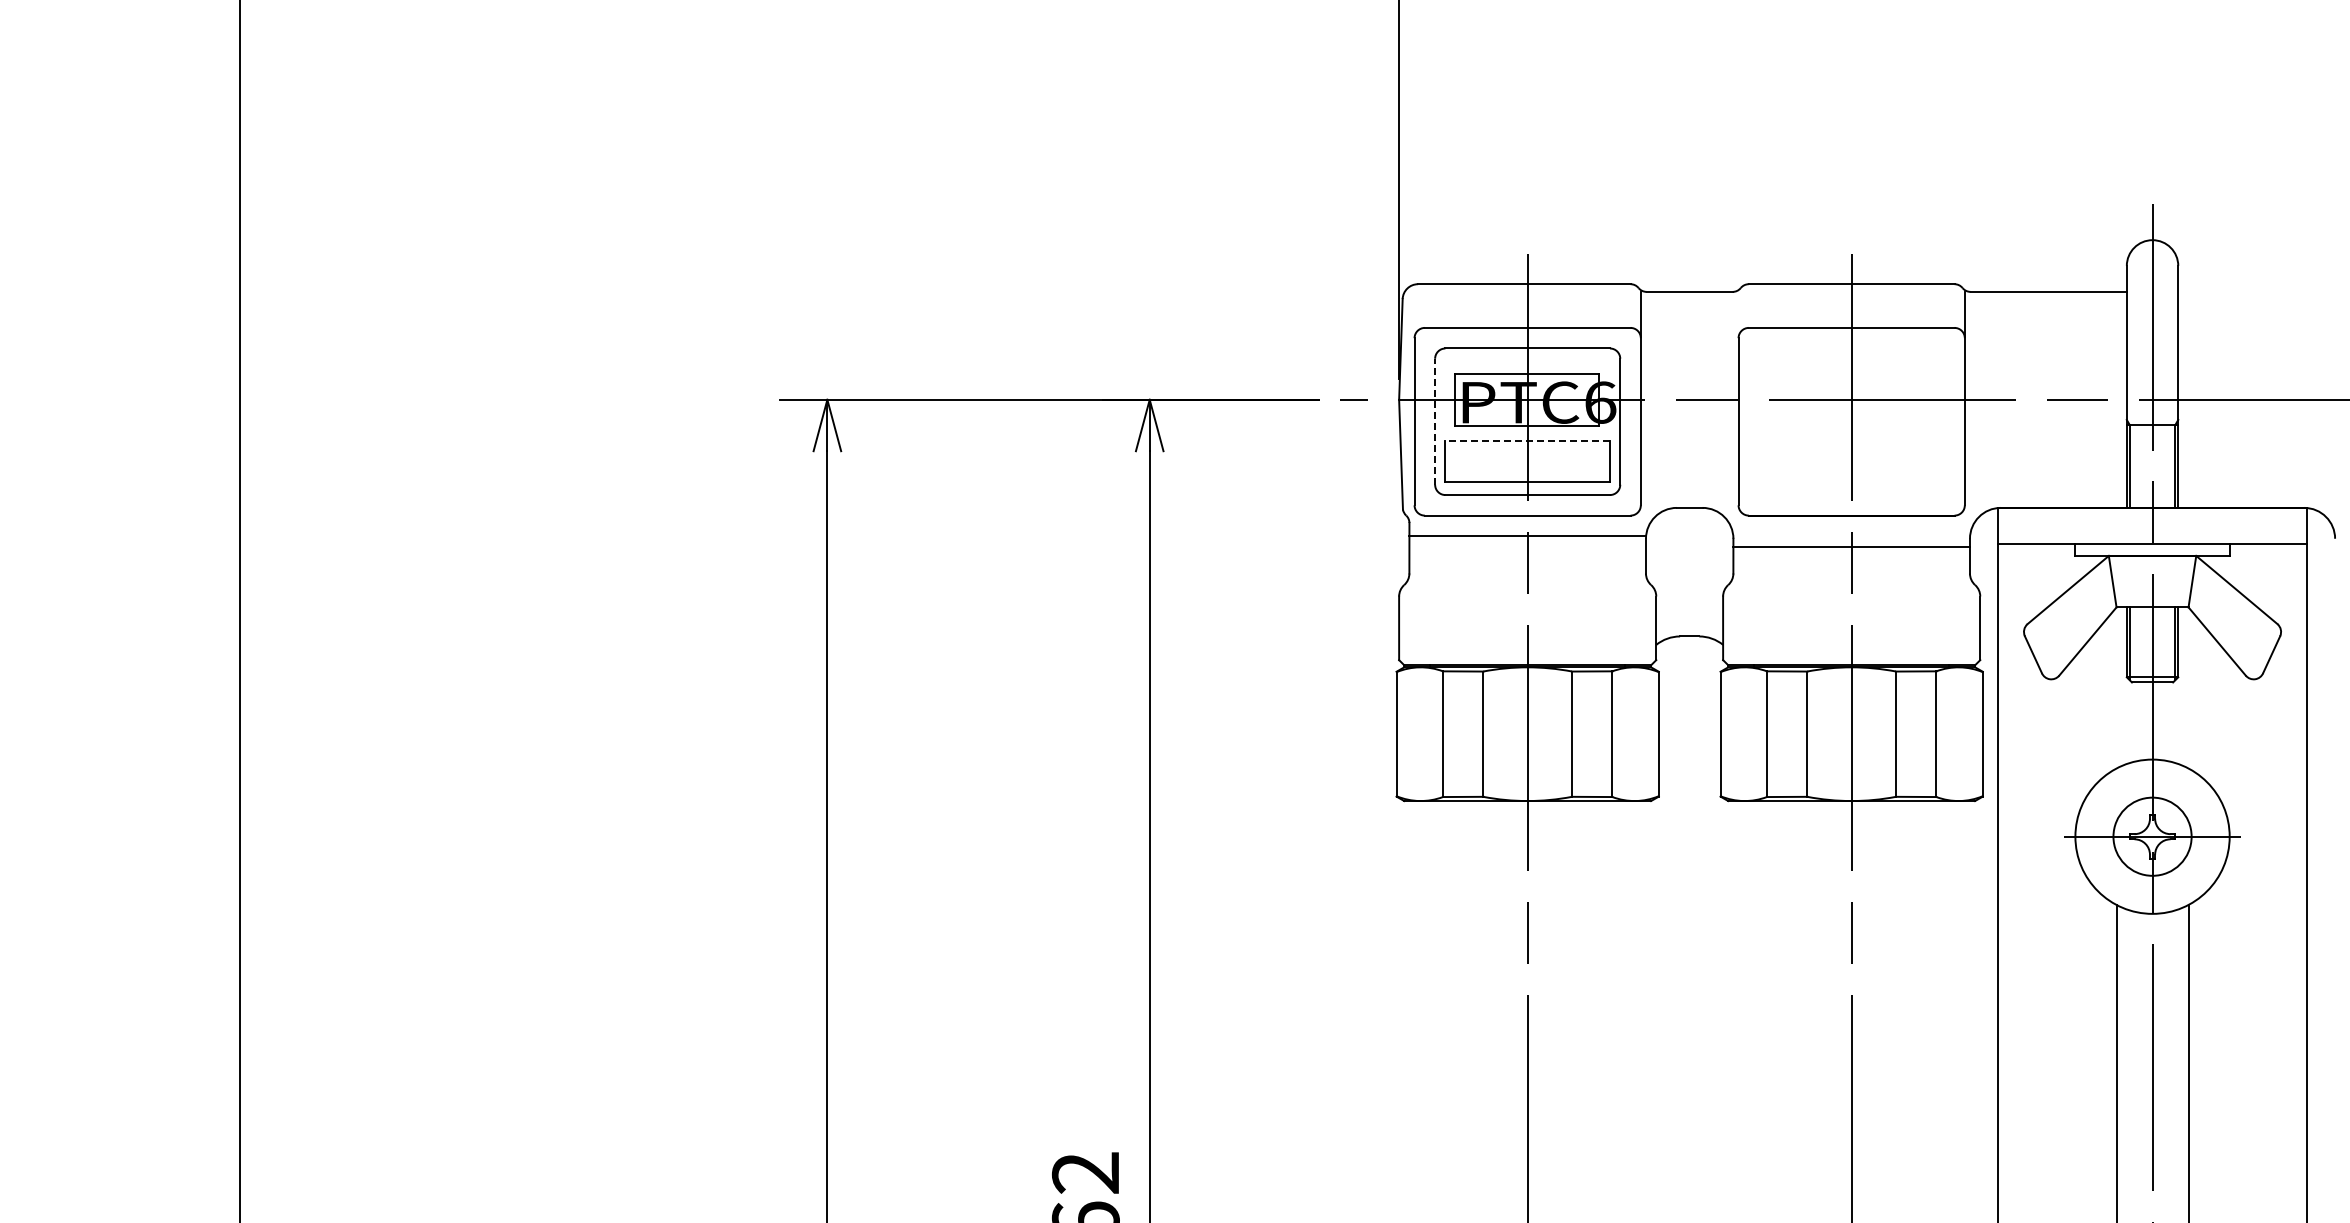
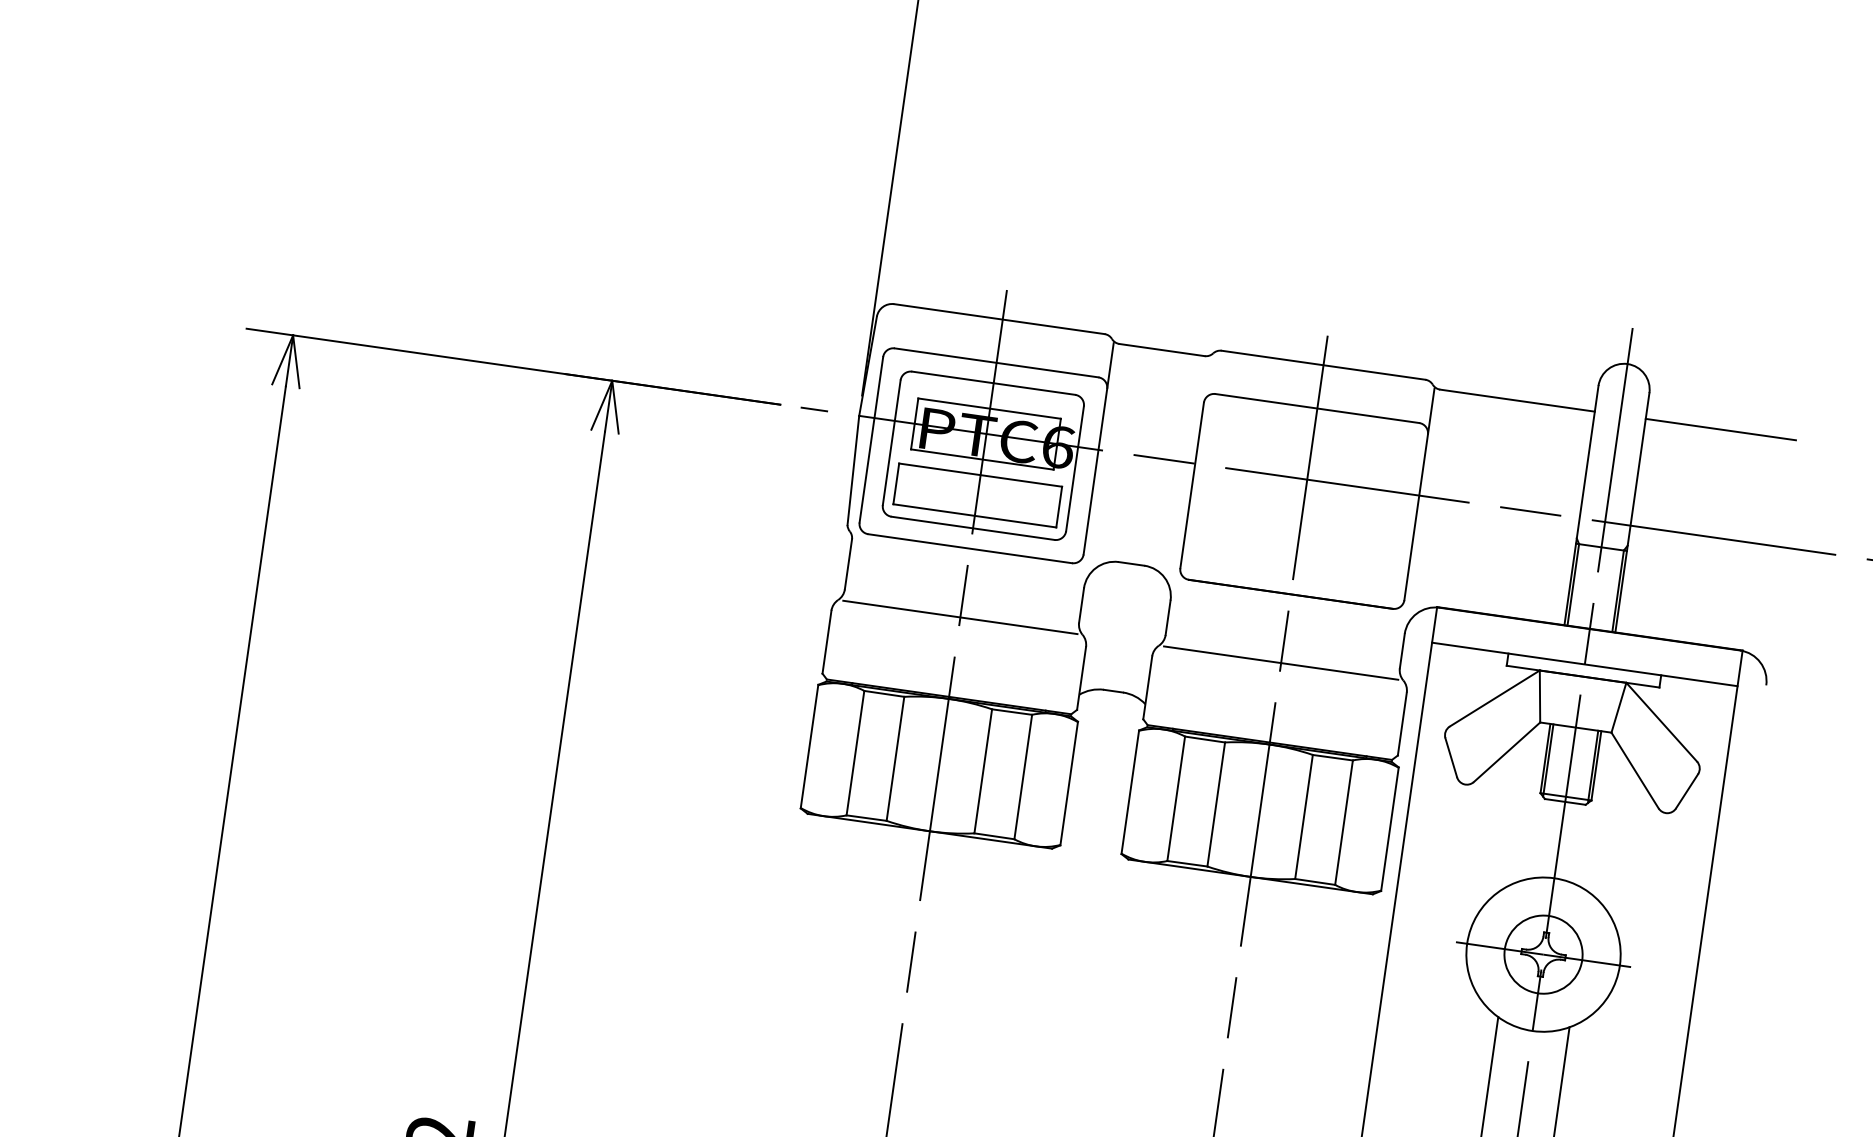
line: (2253, 291) -> (1720, 429), added
line: (1435, 421) -> (892, 442), dashed -> solid
line: (1527, 441) -> (980, 475), dashed -> solid
line: (1527, 536) -> (960, 617), moved
line: (1851, 547) -> (1280, 663), moved

